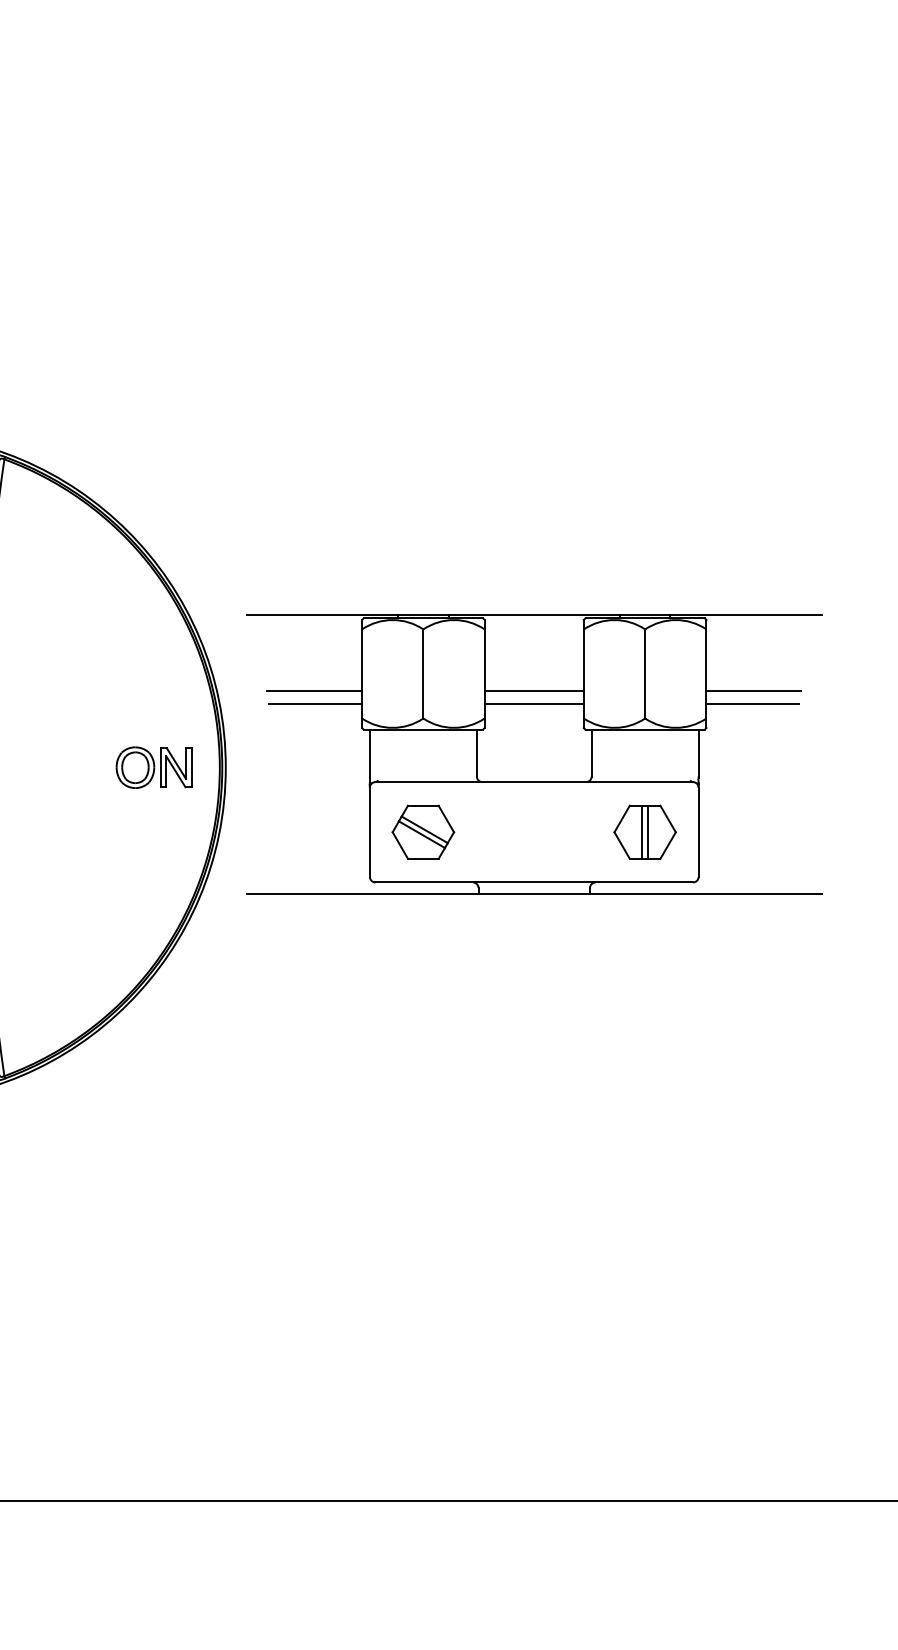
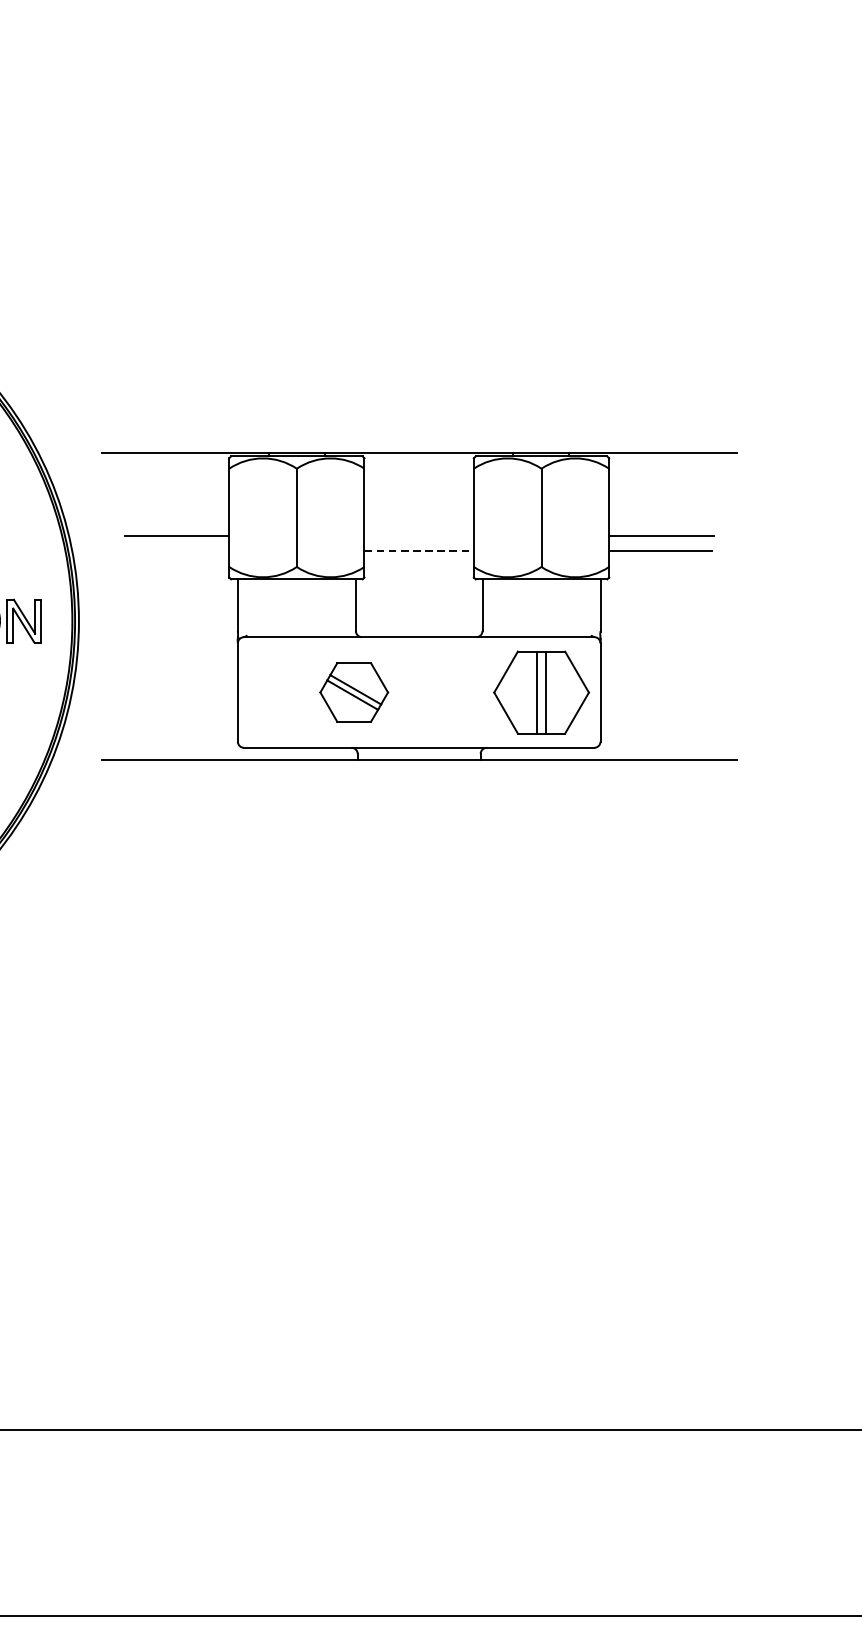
line: (533, 690) -> (418, 536), removed
line: (315, 704) -> (177, 551), removed
line: (534, 704) -> (419, 551), solid -> dashed
part: (423, 831) -> (354, 691), moved
part: (644, 831) -> (540, 691), size x1.4

